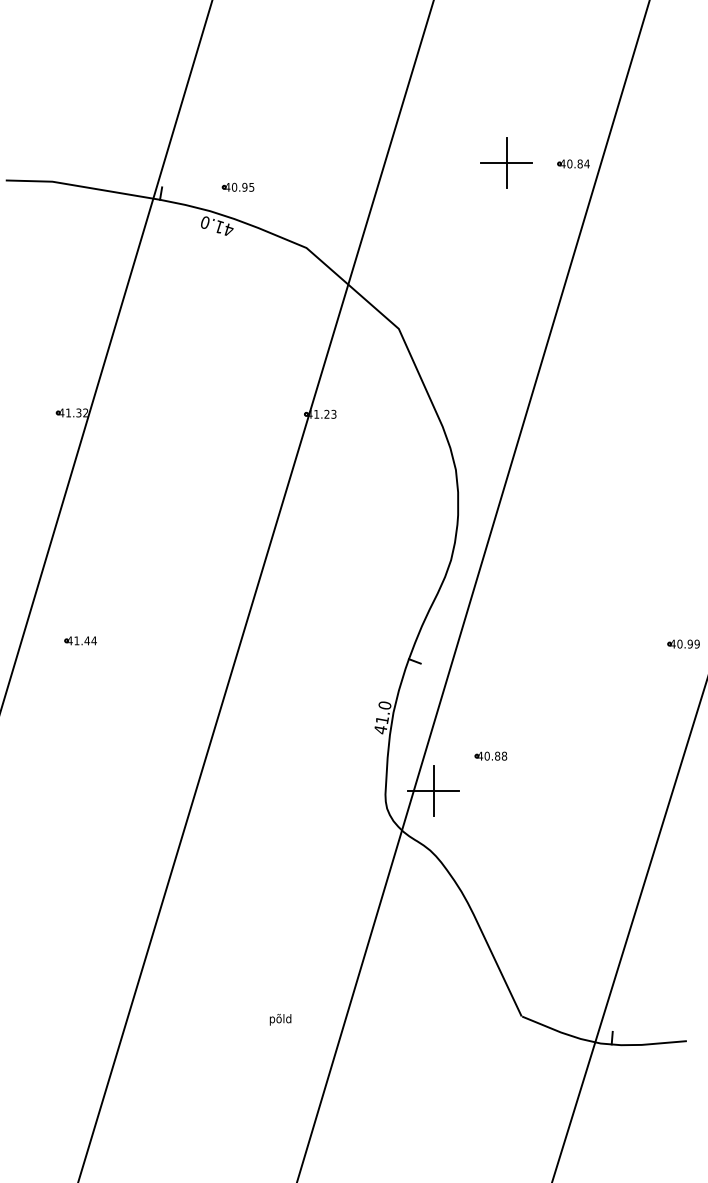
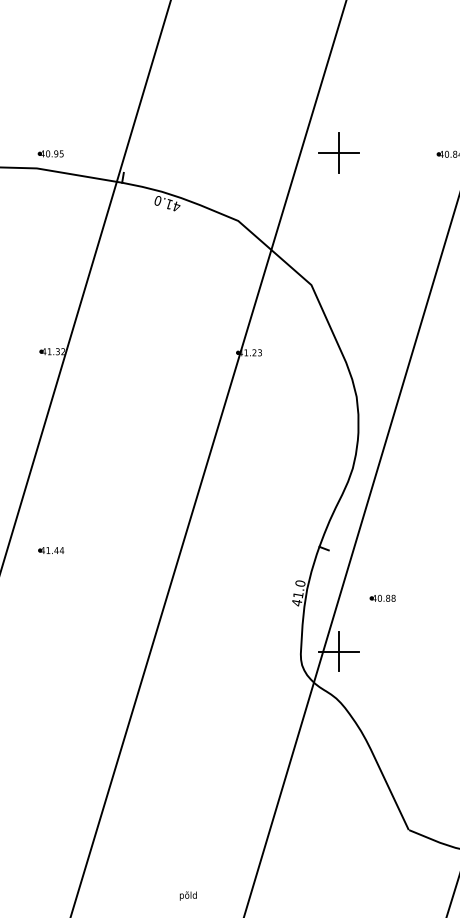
part: (506, 162) -> (338, 153), moved
part: (237, 186) -> (50, 153), moved
part: (80, 640) -> (51, 550), moved
part: (490, 755) -> (382, 597), moved
text: (280, 1019) -> (188, 895), moved

